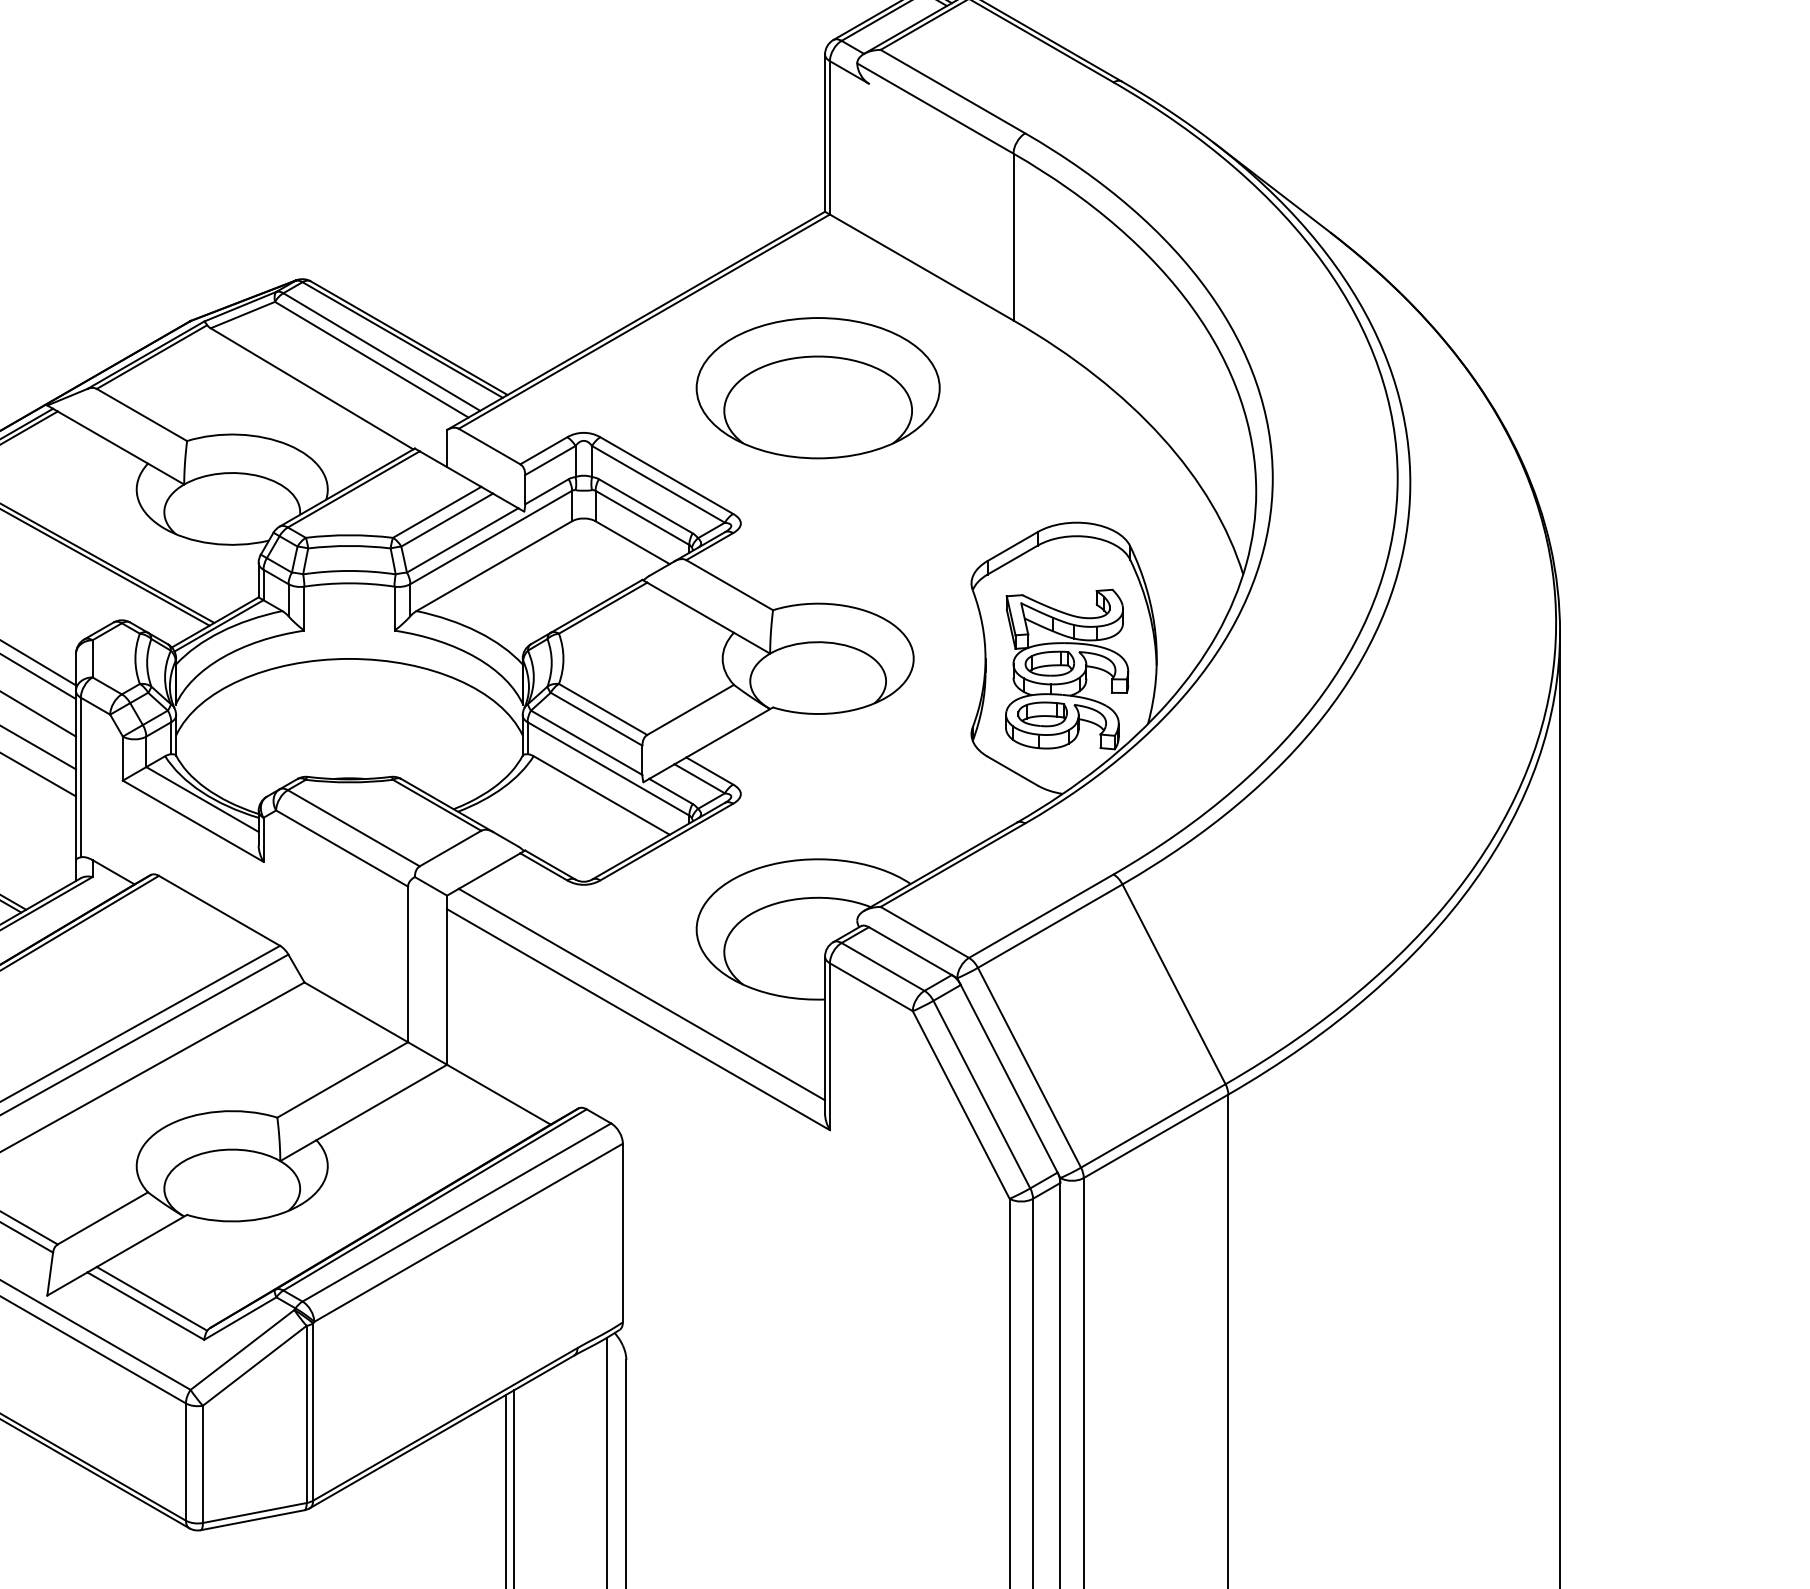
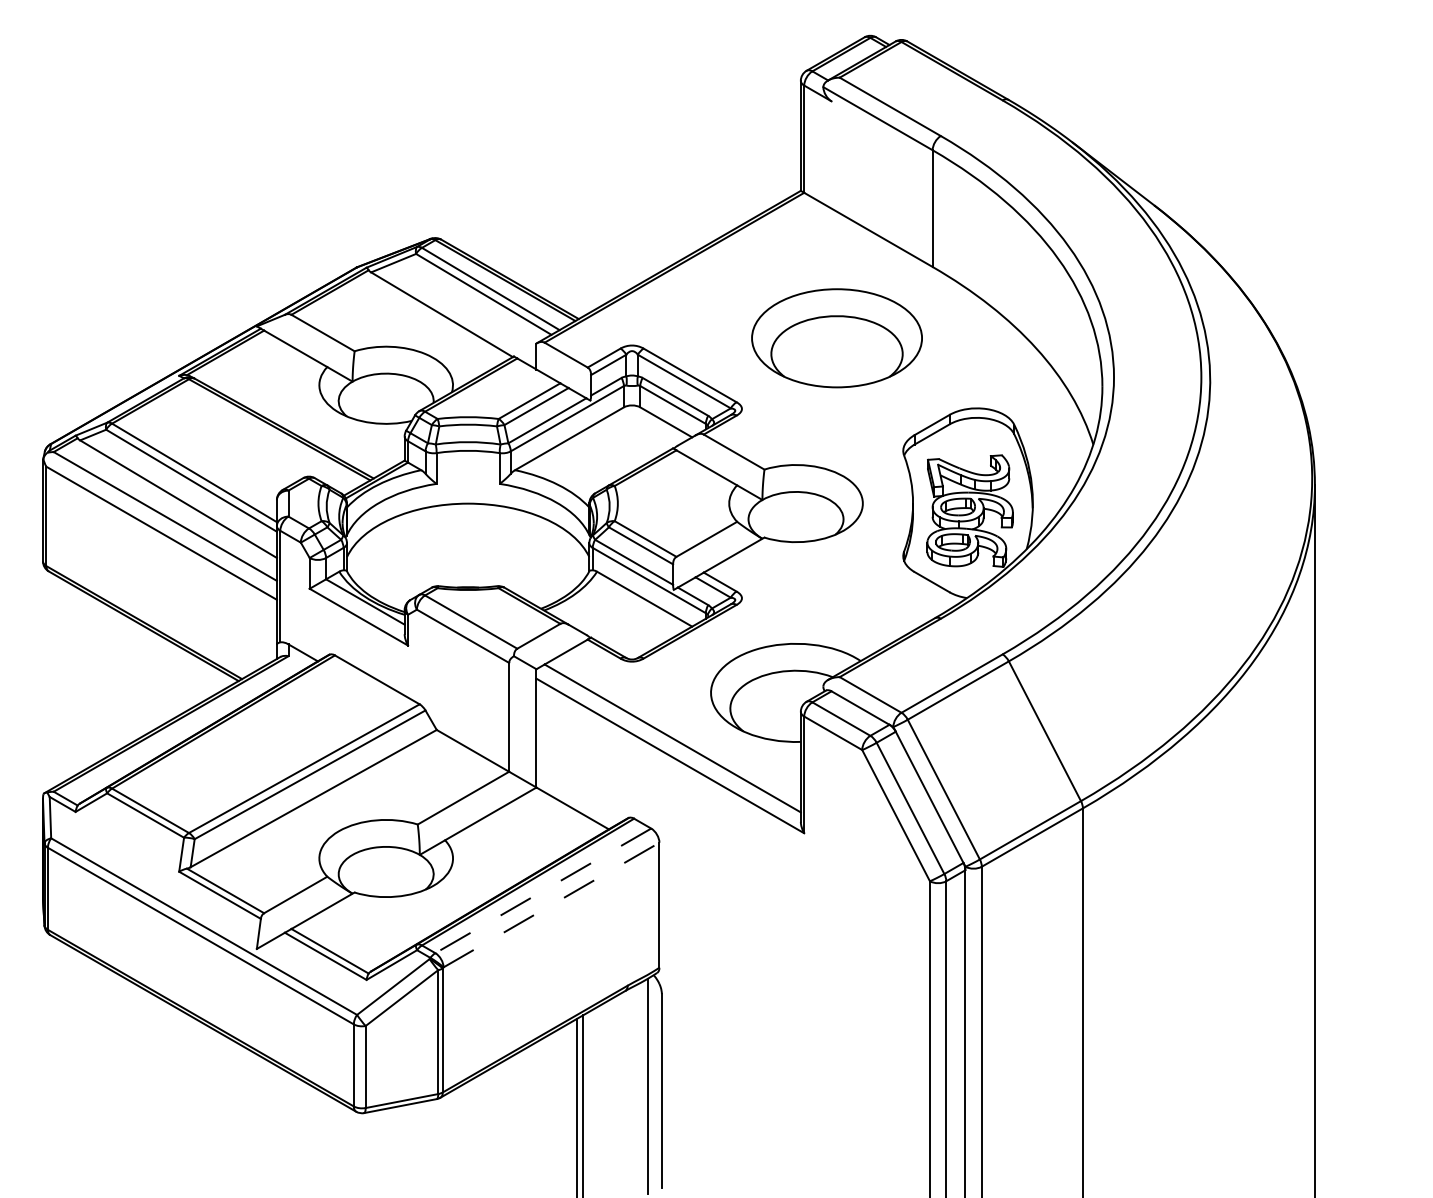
part: (817, 388) -> (836, 338), moved
line: (457, 1211) -> (543, 890), solid -> dashed
line: (468, 1233) -> (551, 905), solid -> dashed

